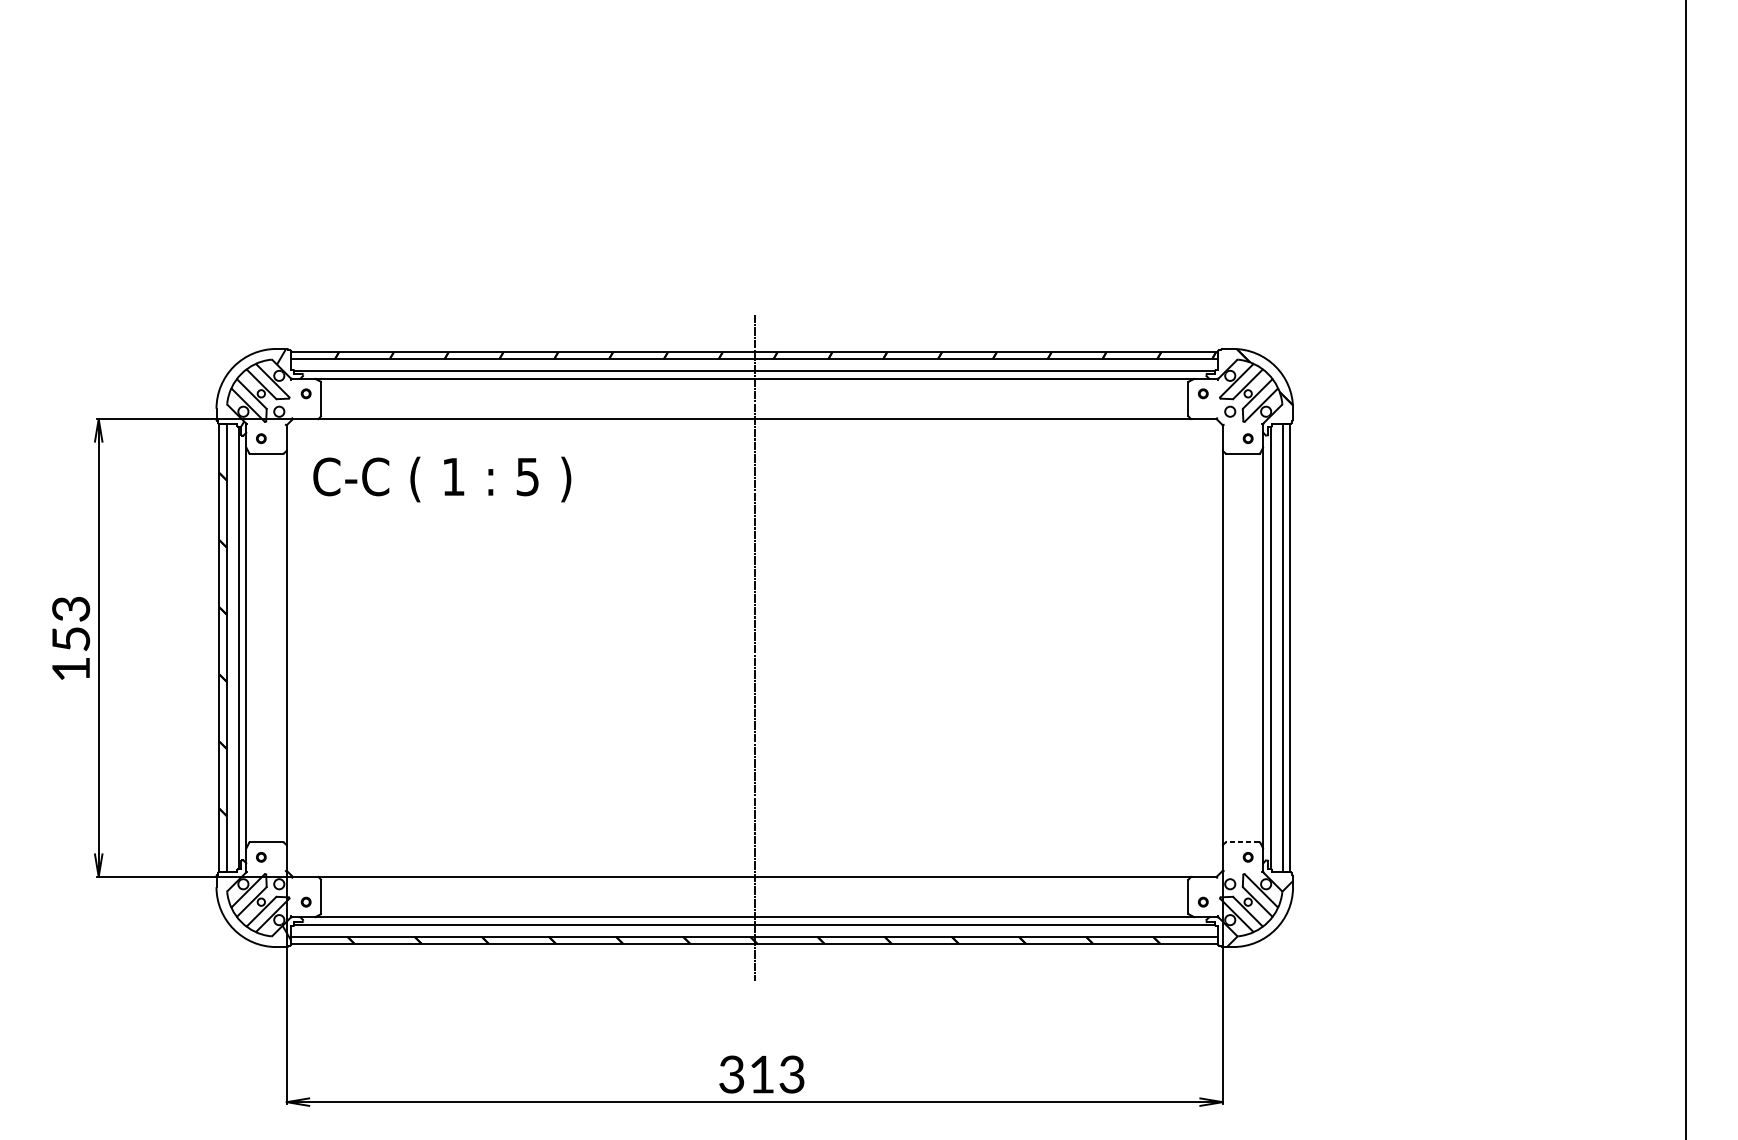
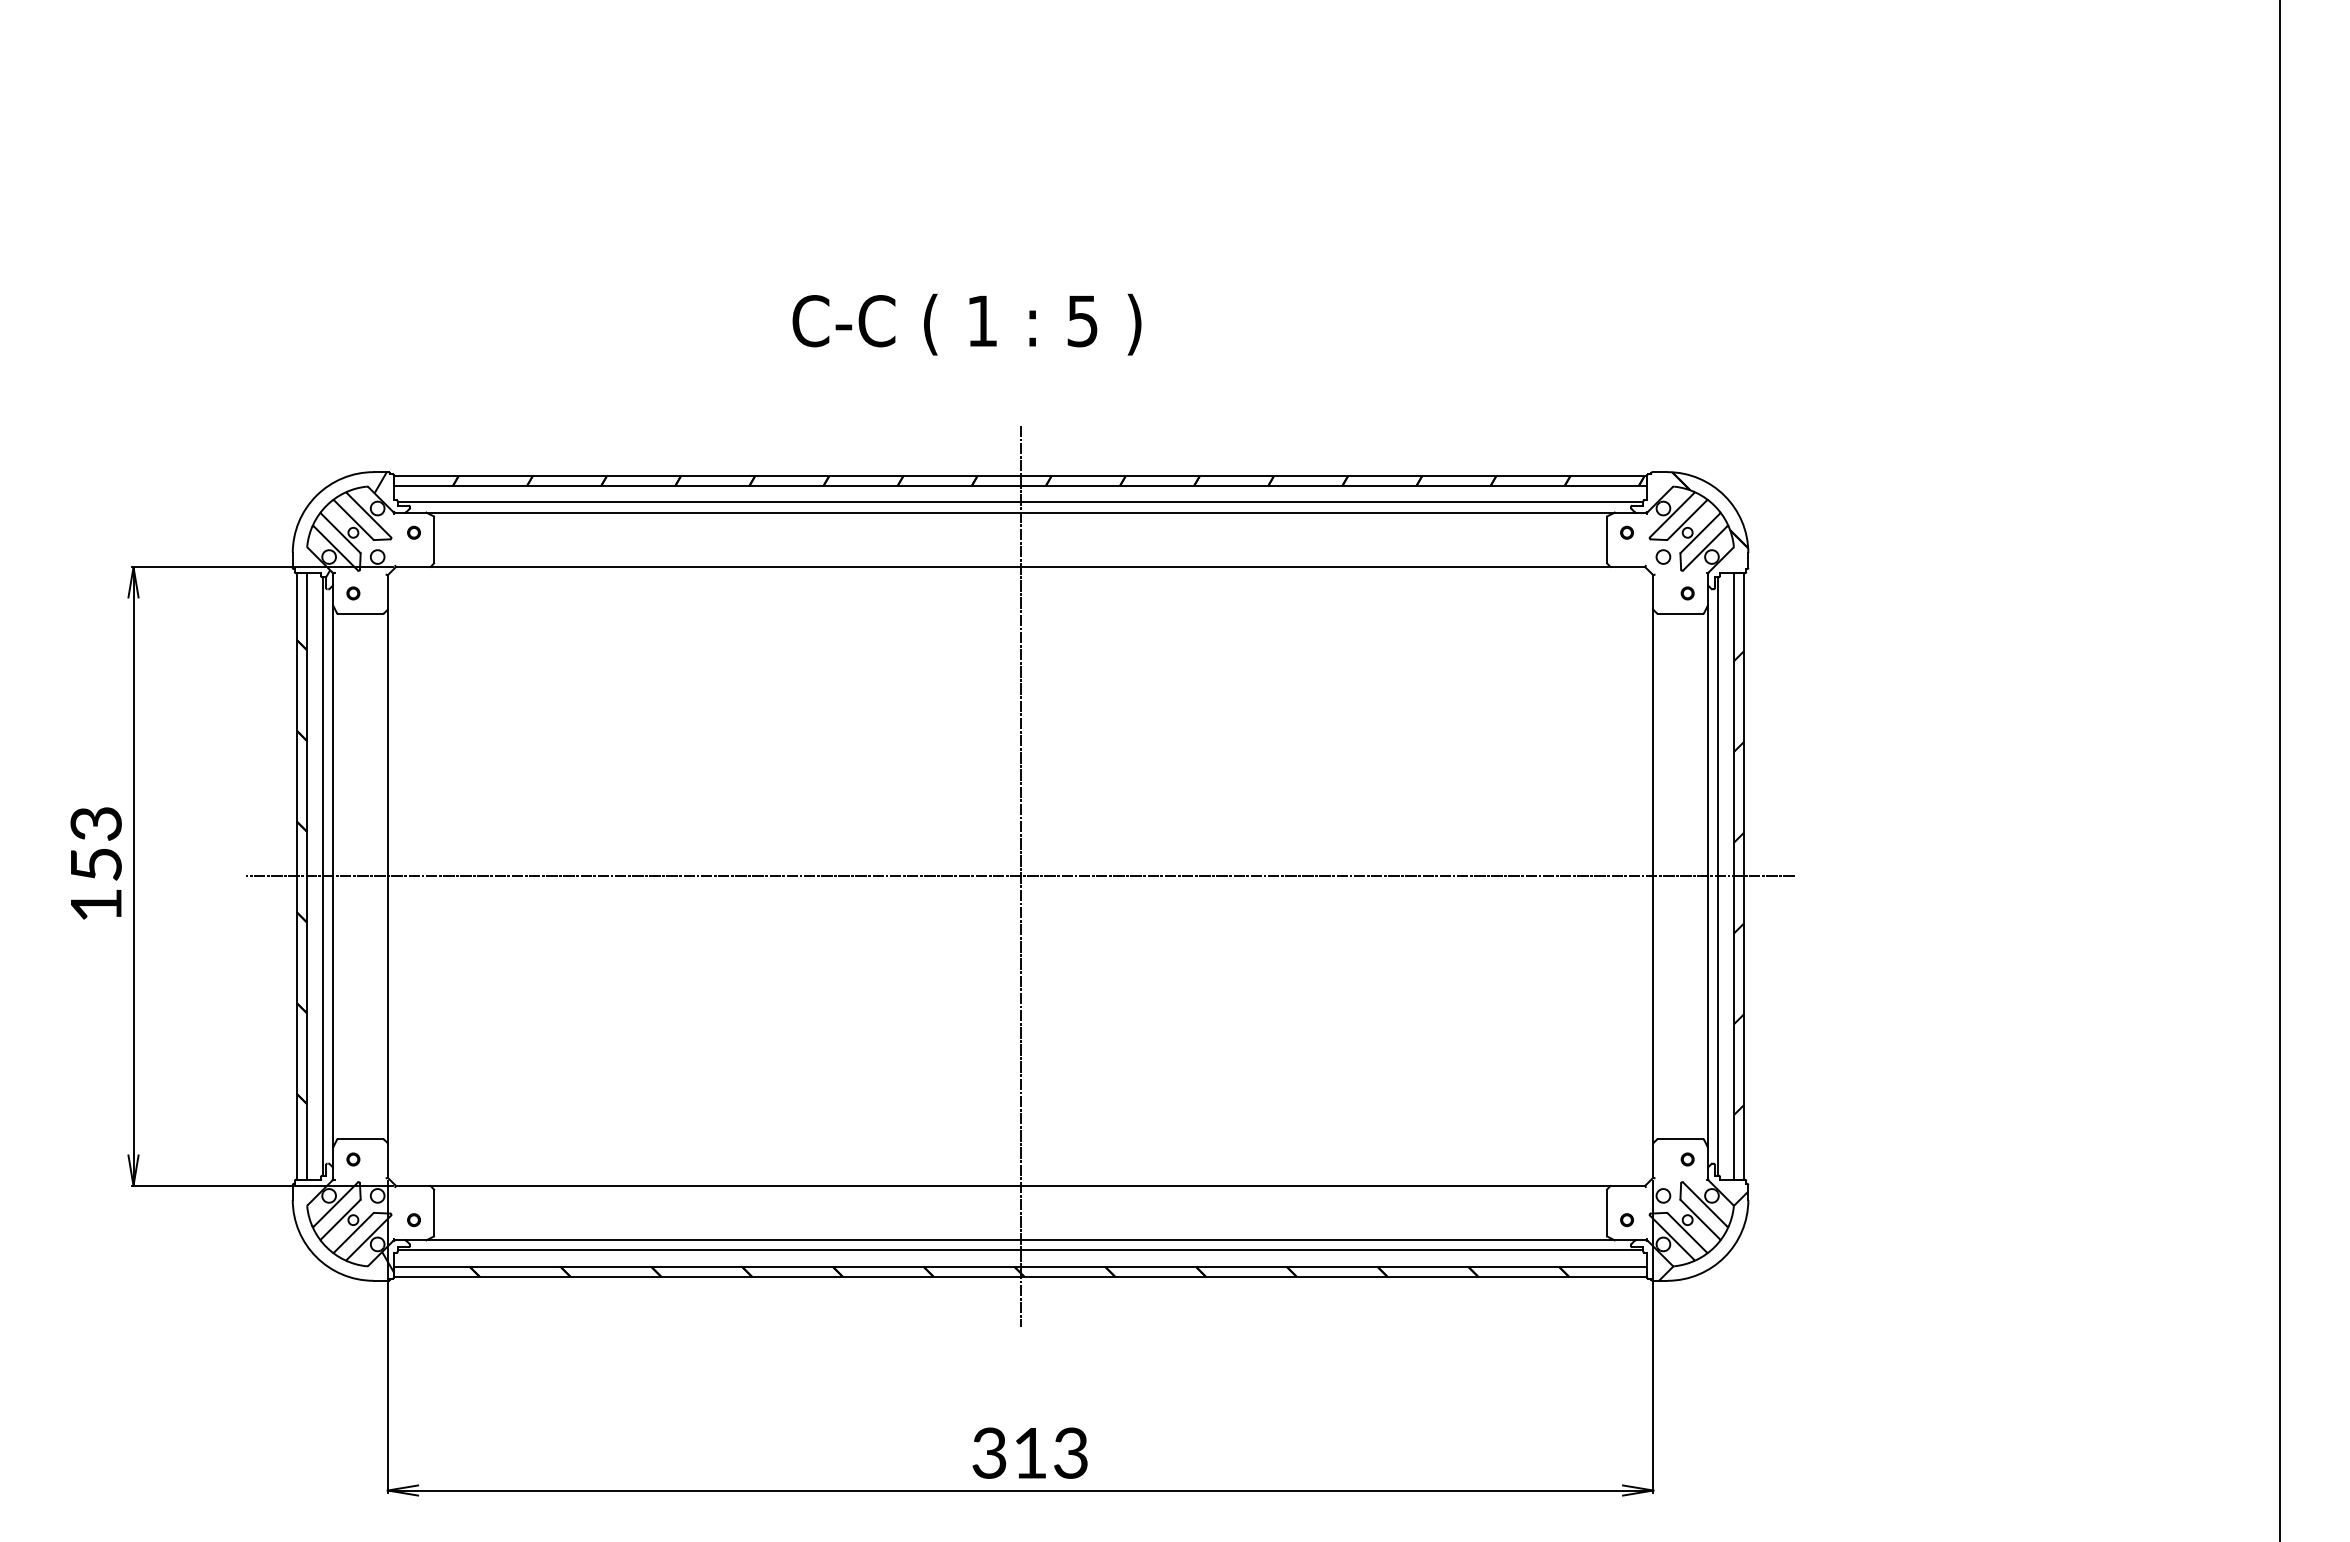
text: (441, 479) -> (966, 324), moved
line: (754, 648) -> (1020, 876), added
hatch: (1286, 652) -> (1739, 882), added
line: (1242, 842) -> (1680, 1139), dashed -> solid

